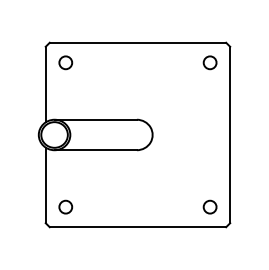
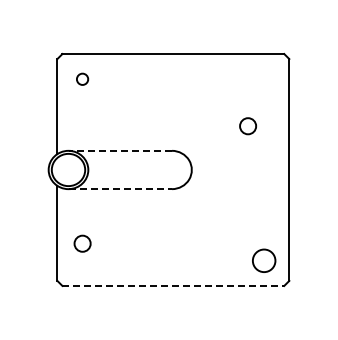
circle: (65, 63) -> (82, 79), size x0.7
circle: (209, 63) -> (247, 126), moved
line: (95, 119) -> (120, 150), solid -> dashed
line: (95, 150) -> (120, 189), solid -> dashed
circle: (65, 206) -> (82, 243), moved
circle: (209, 206) -> (263, 260), size x1.4
line: (138, 226) -> (173, 285), solid -> dashed

